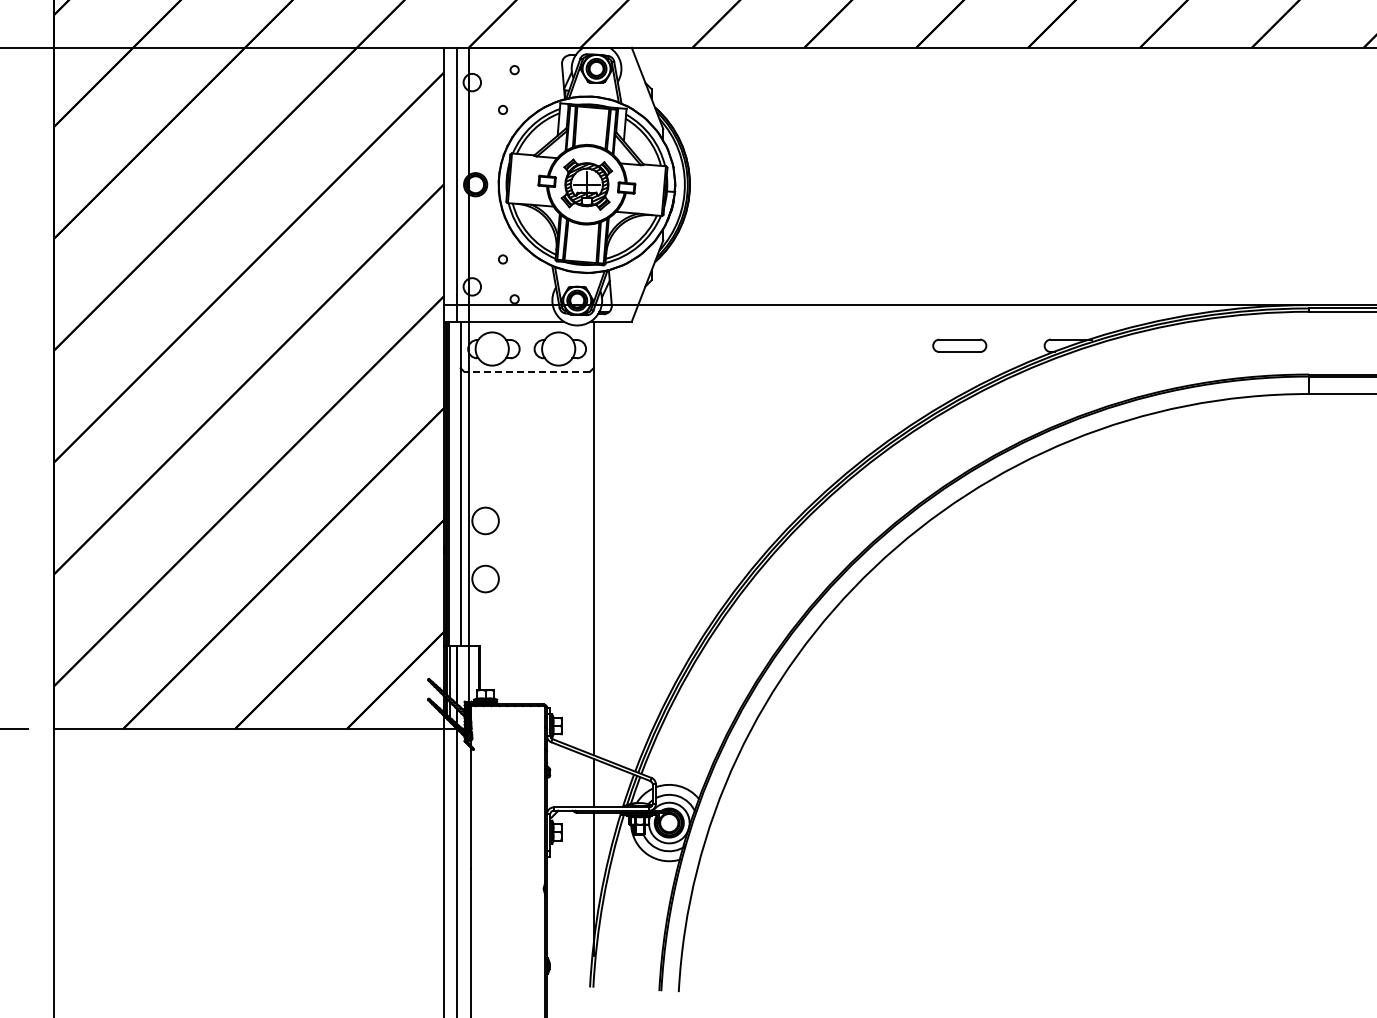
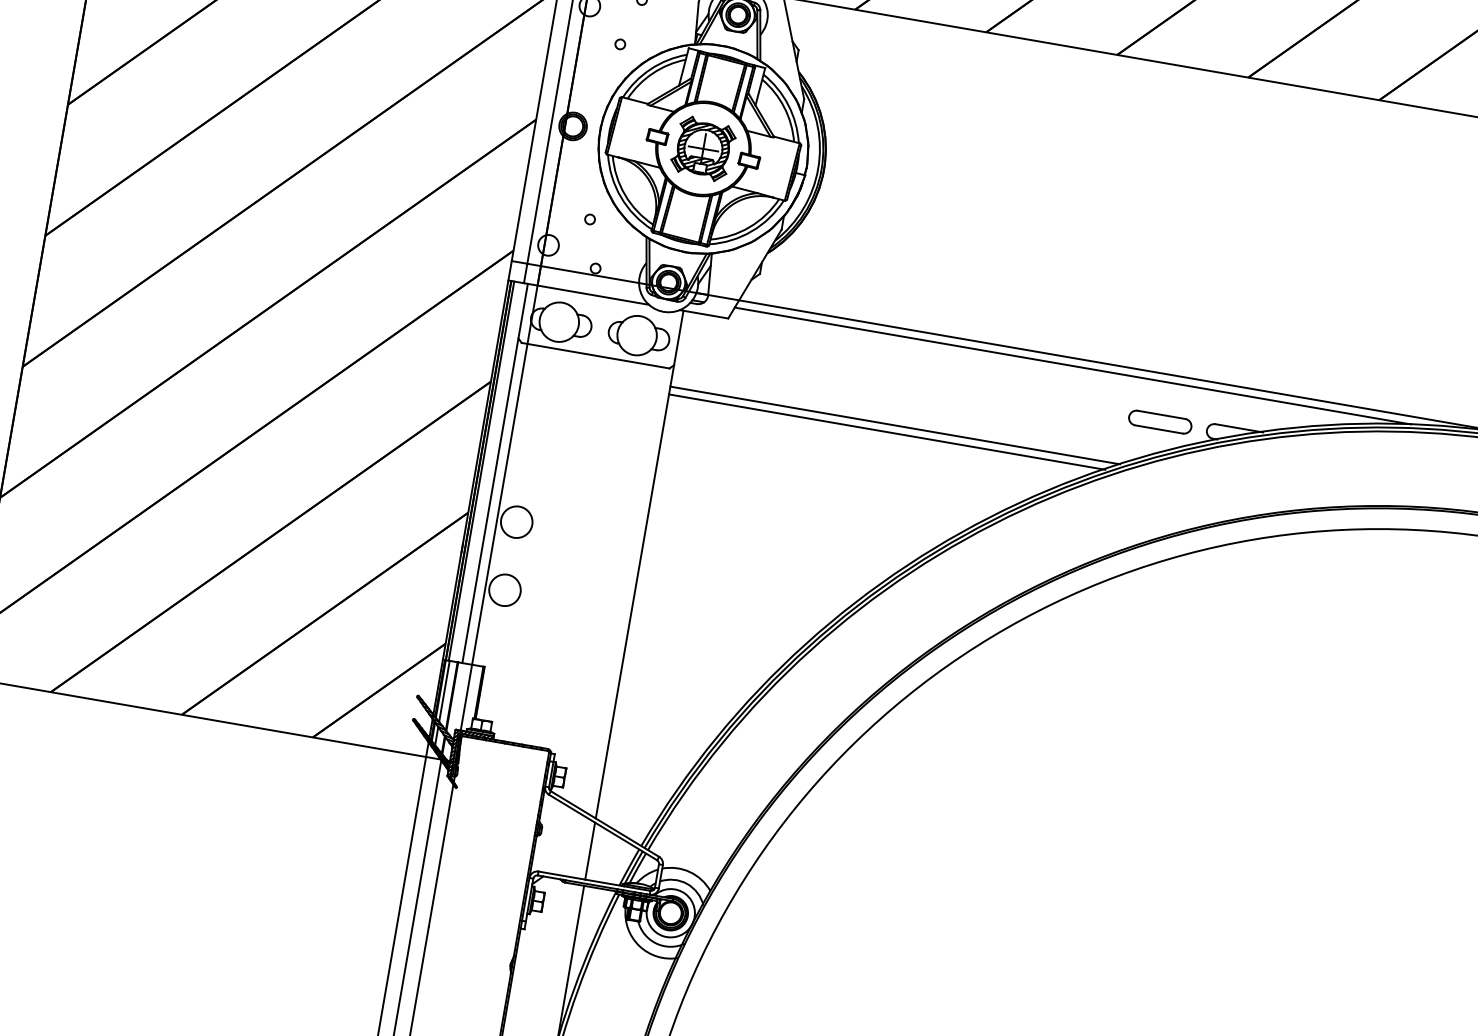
line: (923, 311) -> (1072, 365), added
part: (959, 345) -> (1160, 421), moved
line: (526, 371) -> (594, 355), dashed -> solid
line: (785, 386) -> (895, 425), added
line: (779, 393) -> (886, 432), added

